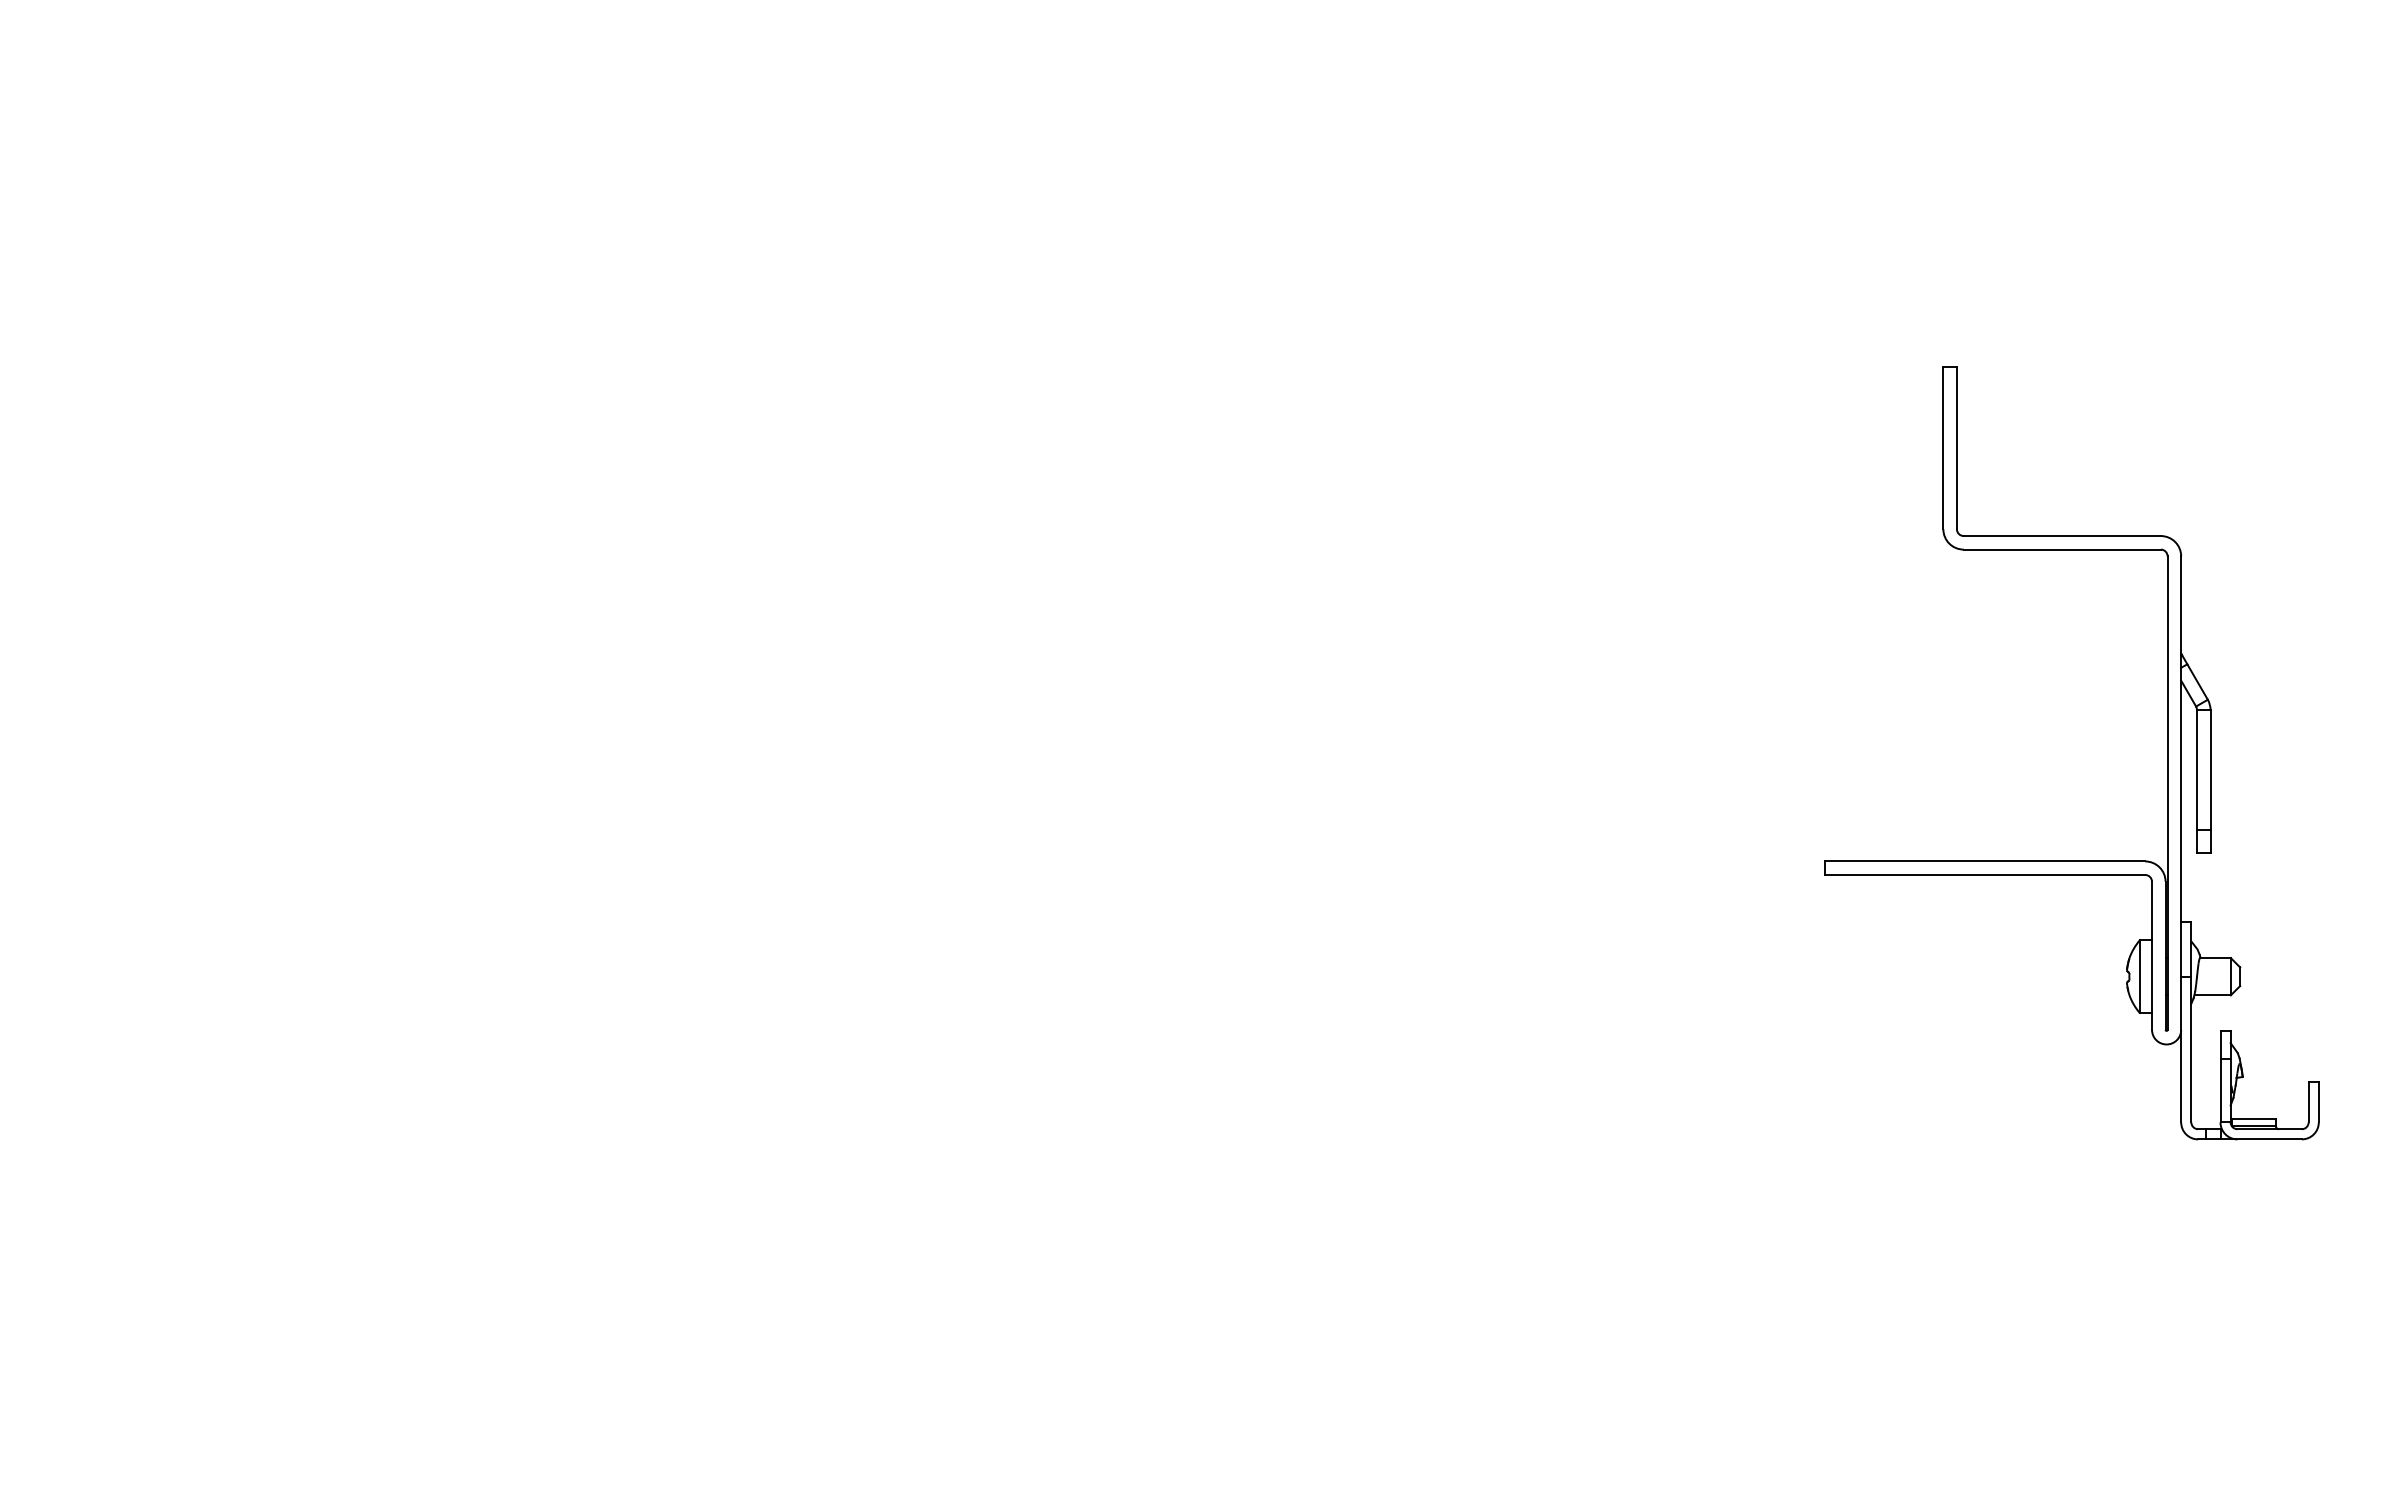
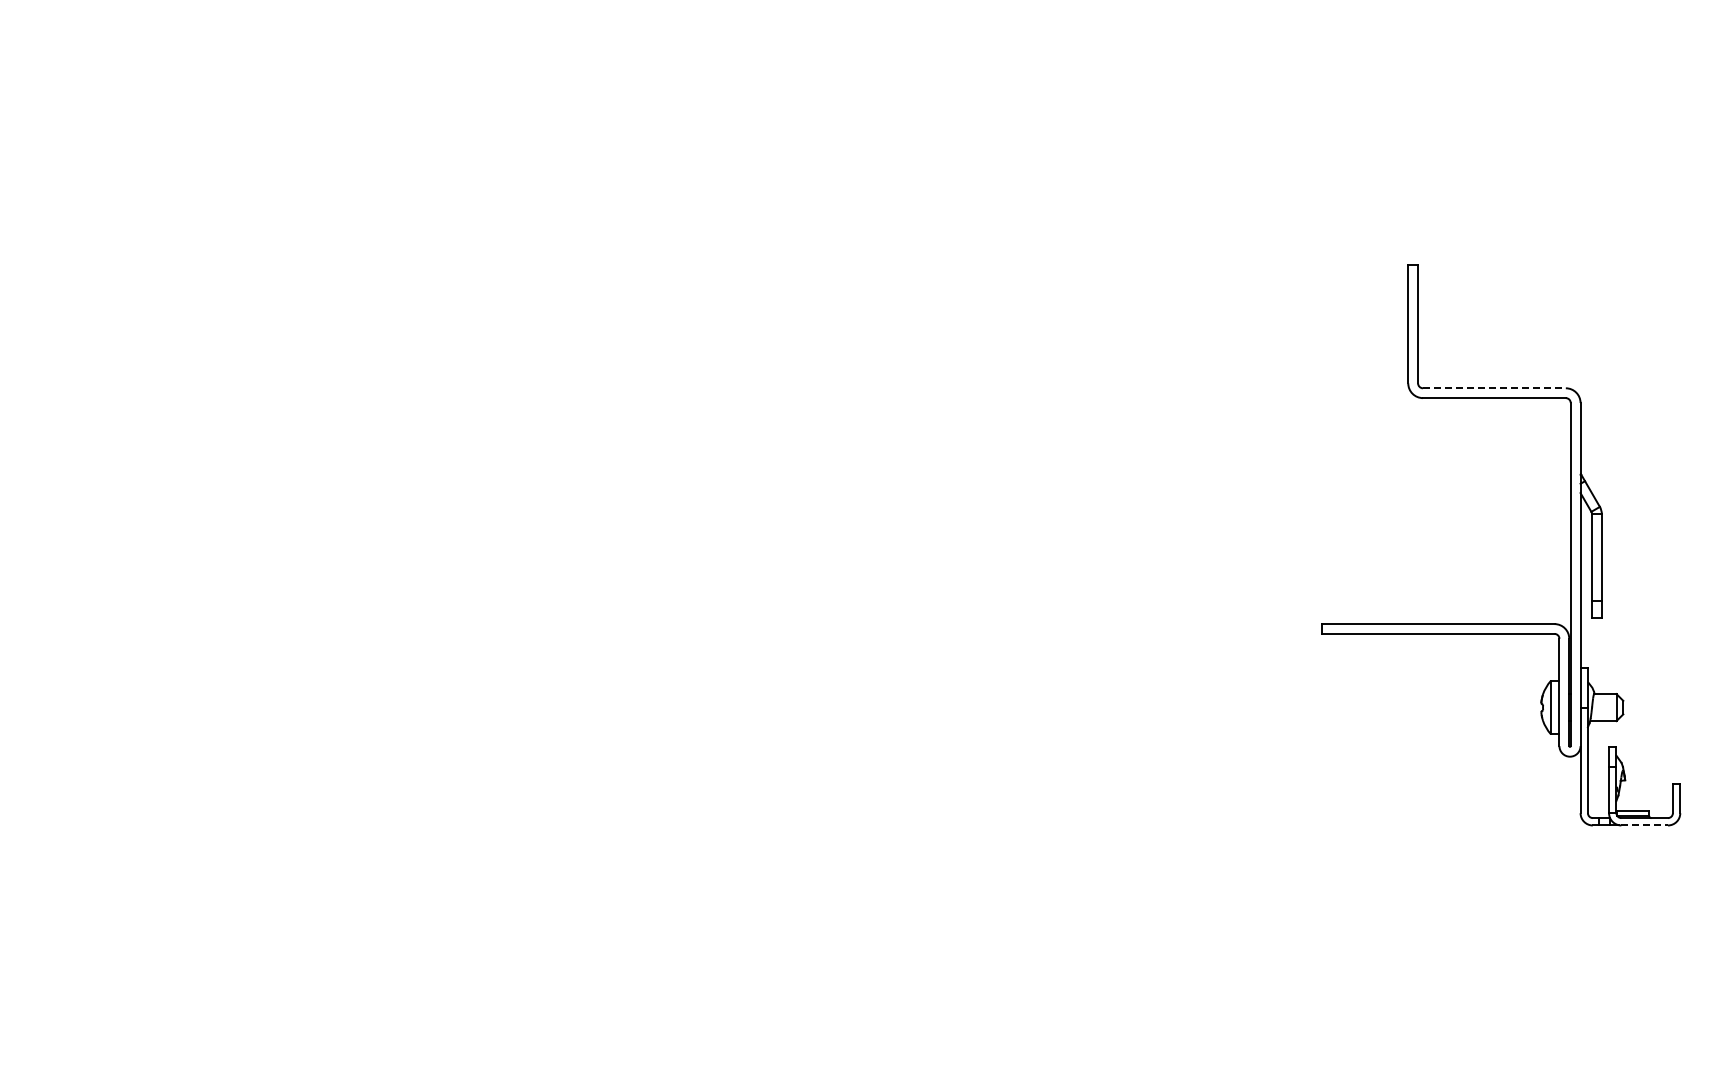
line: (2062, 536) -> (1494, 388), solid -> dashed
line: (2270, 1139) -> (1645, 825), solid -> dashed

